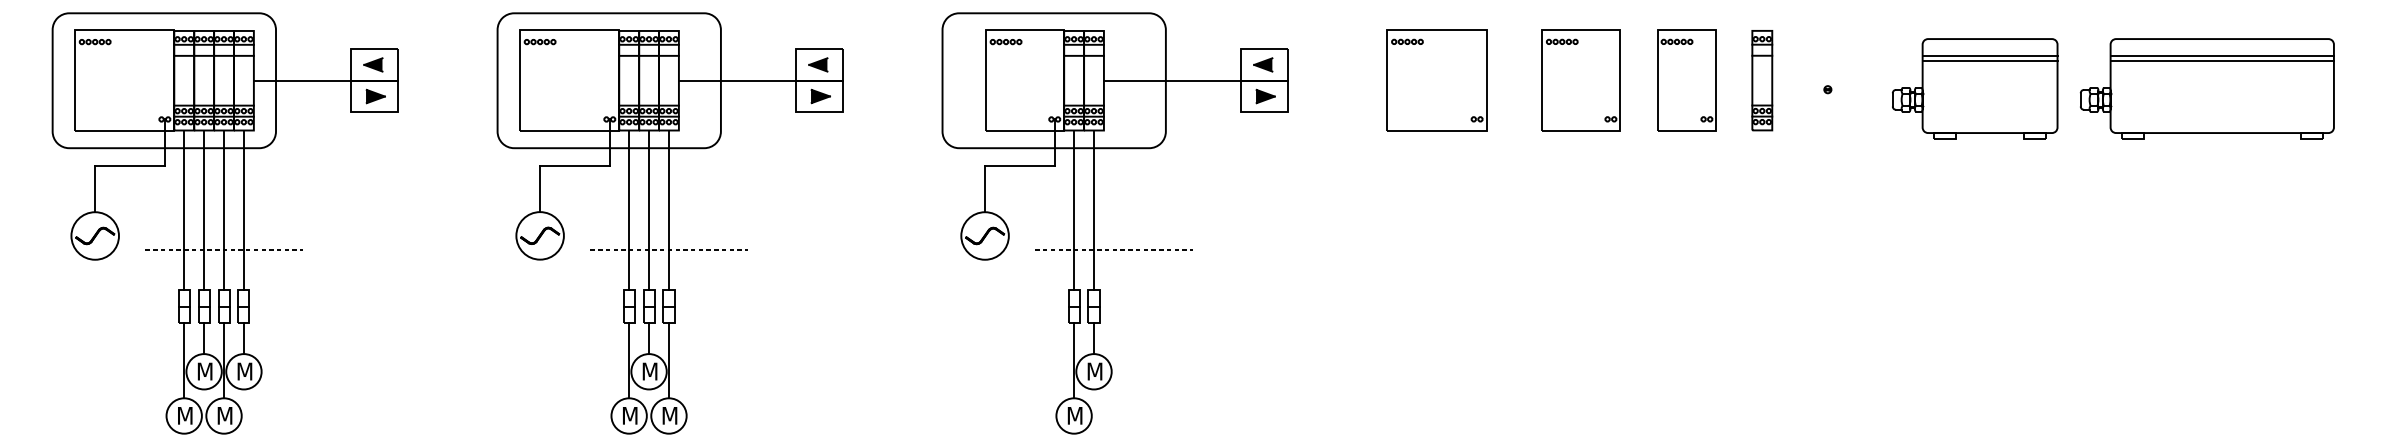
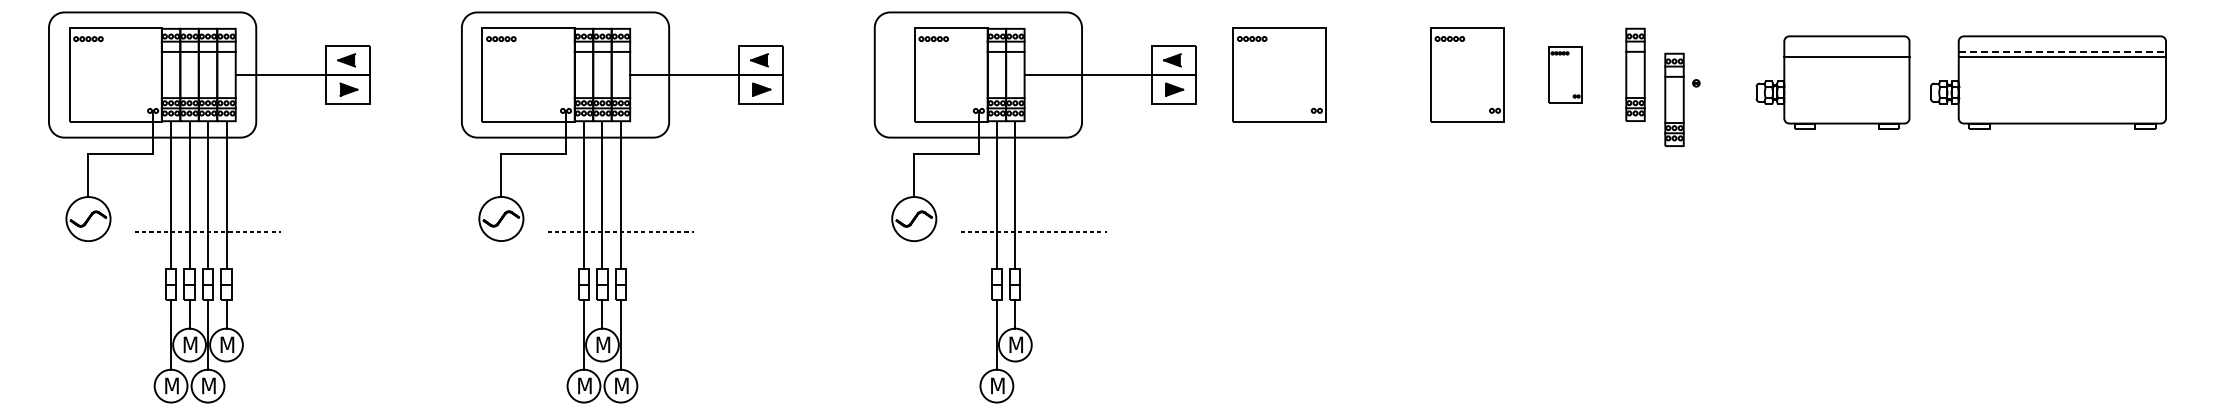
line: (1989, 55) -> (1846, 51), removed
line: (2222, 55) -> (2062, 51), solid -> dashed
part: (1436, 80) -> (1279, 74), moved
part: (1686, 80) -> (1565, 74), size x0.6
part: (1804, 107) -> (1674, 99), added

